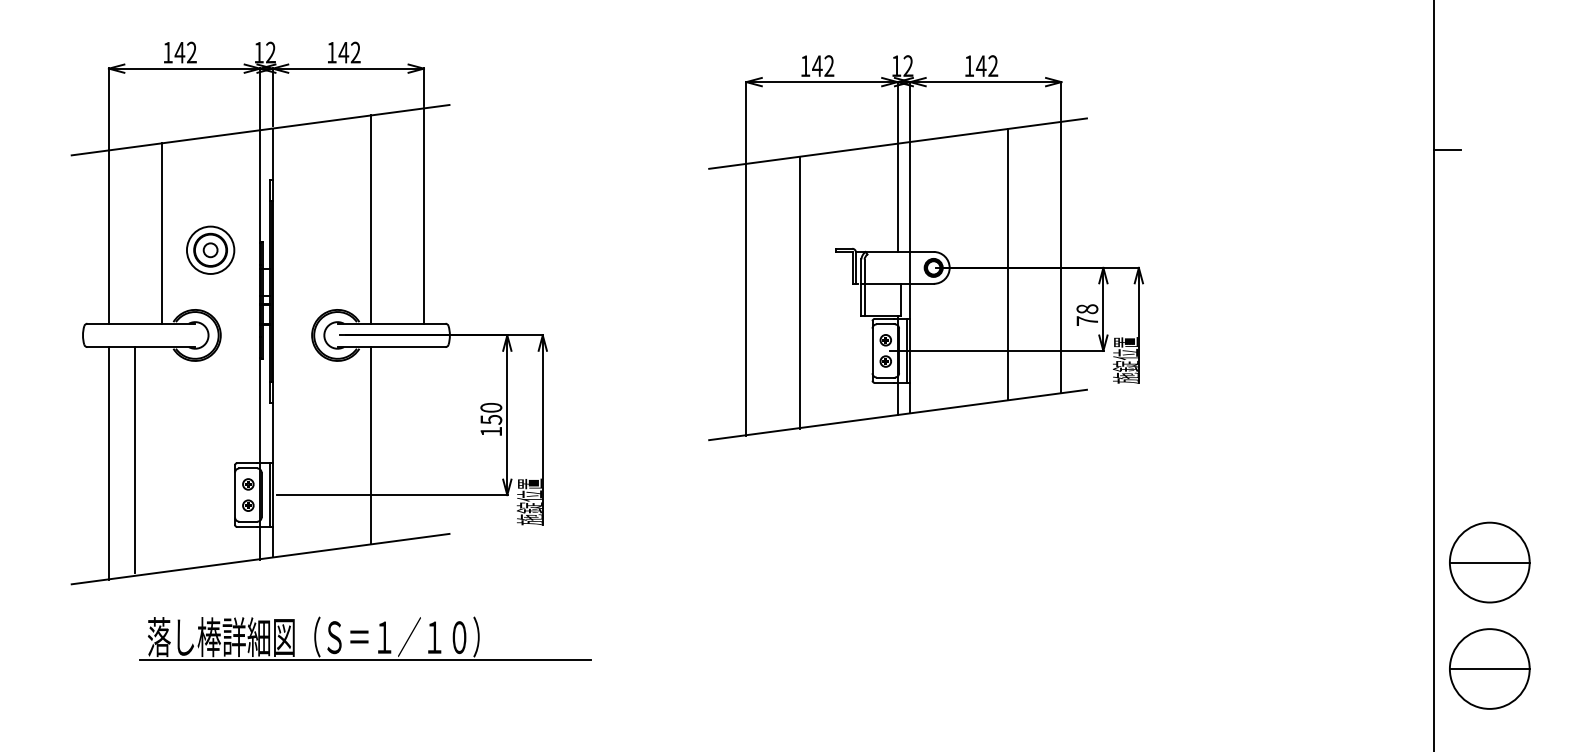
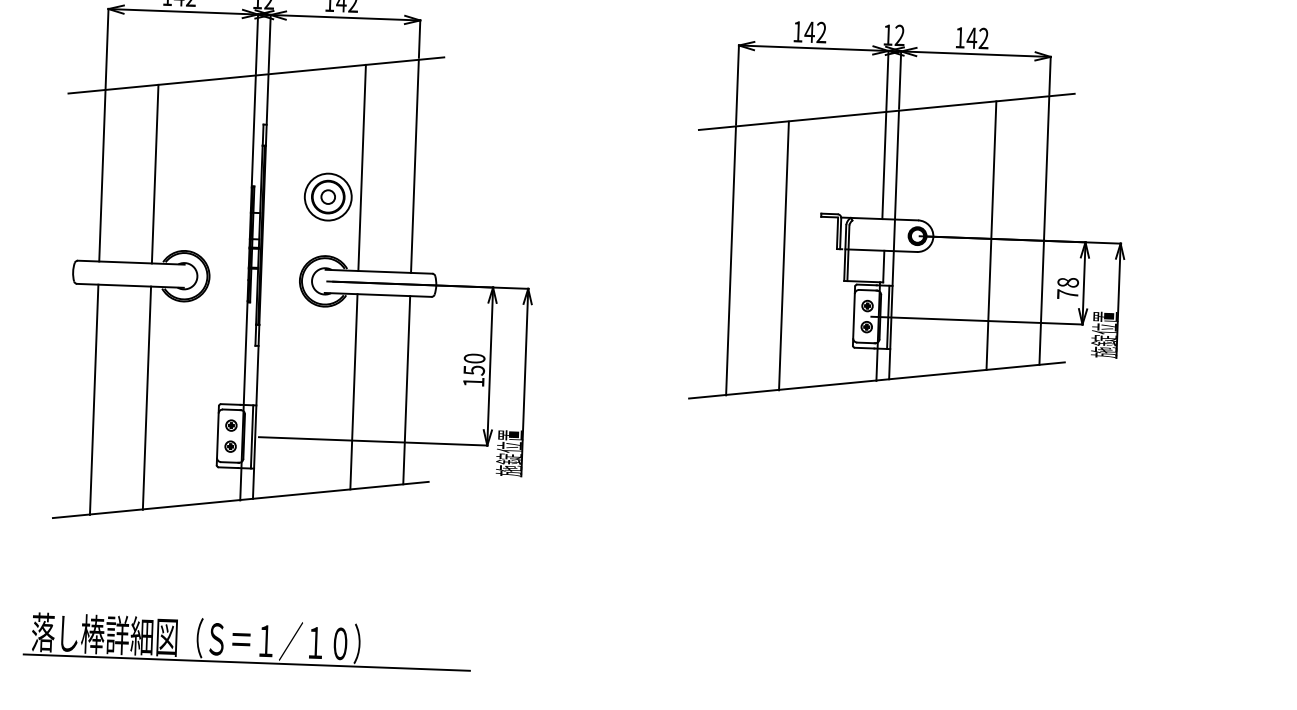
part: (210, 249) -> (328, 196), moved
line: (423, 442) -> (406, 390), added
line: (135, 459) -> (147, 397), moved
part: (365, 638) -> (247, 641), moved

